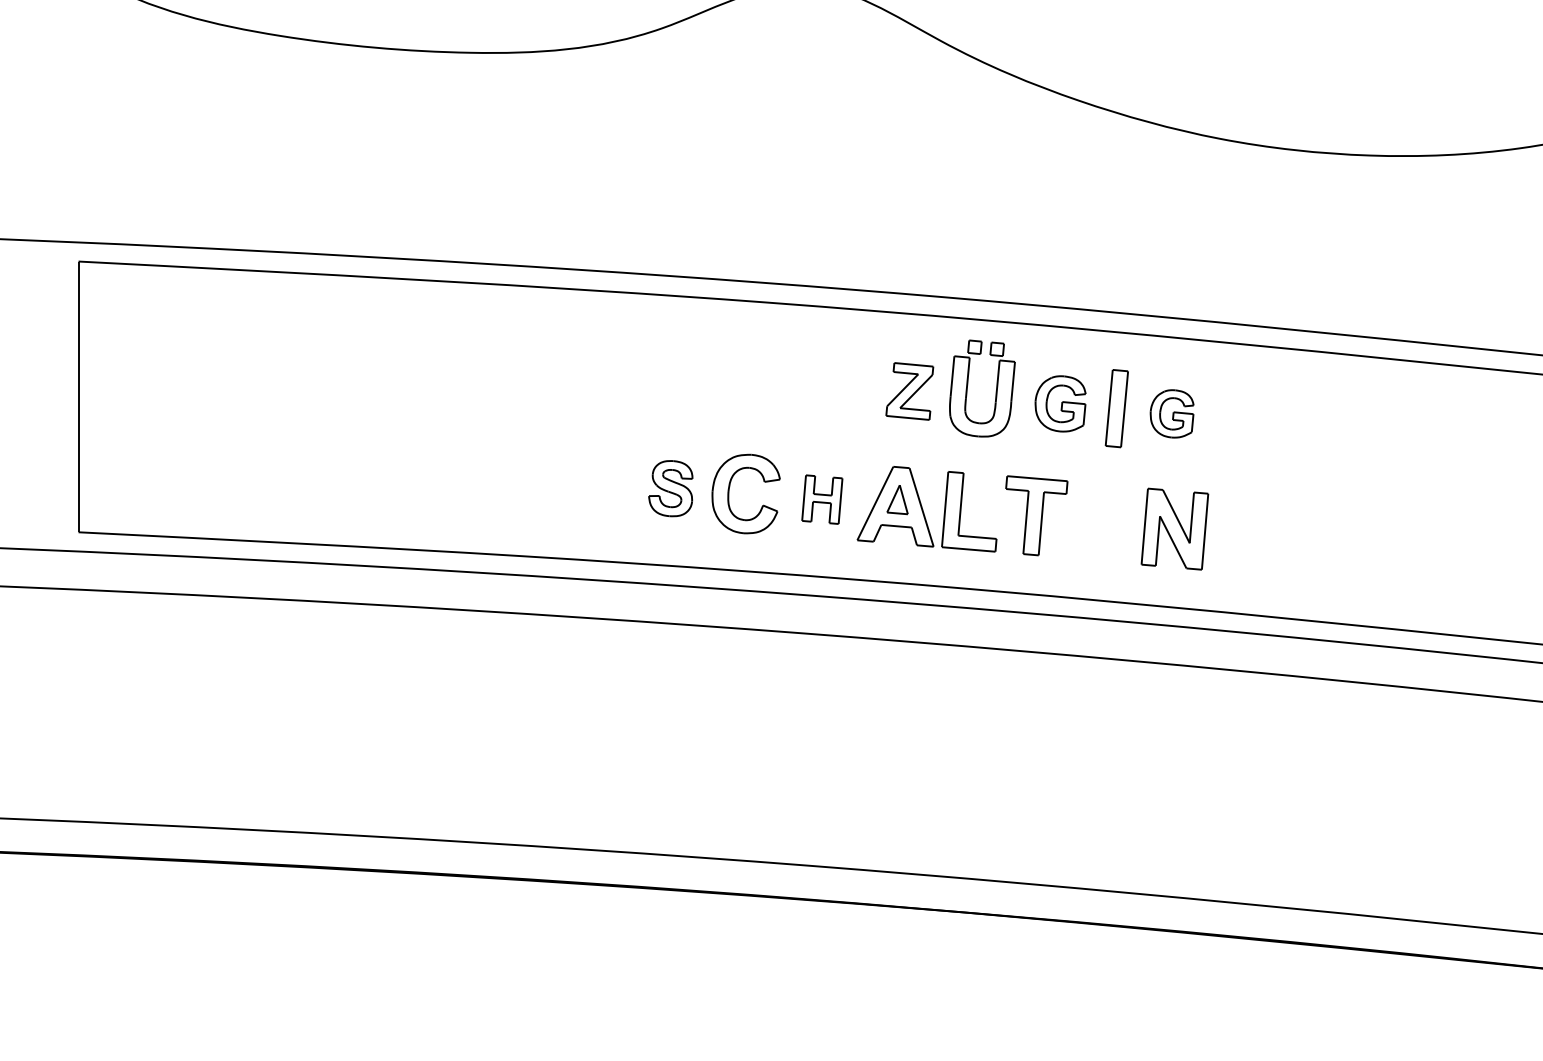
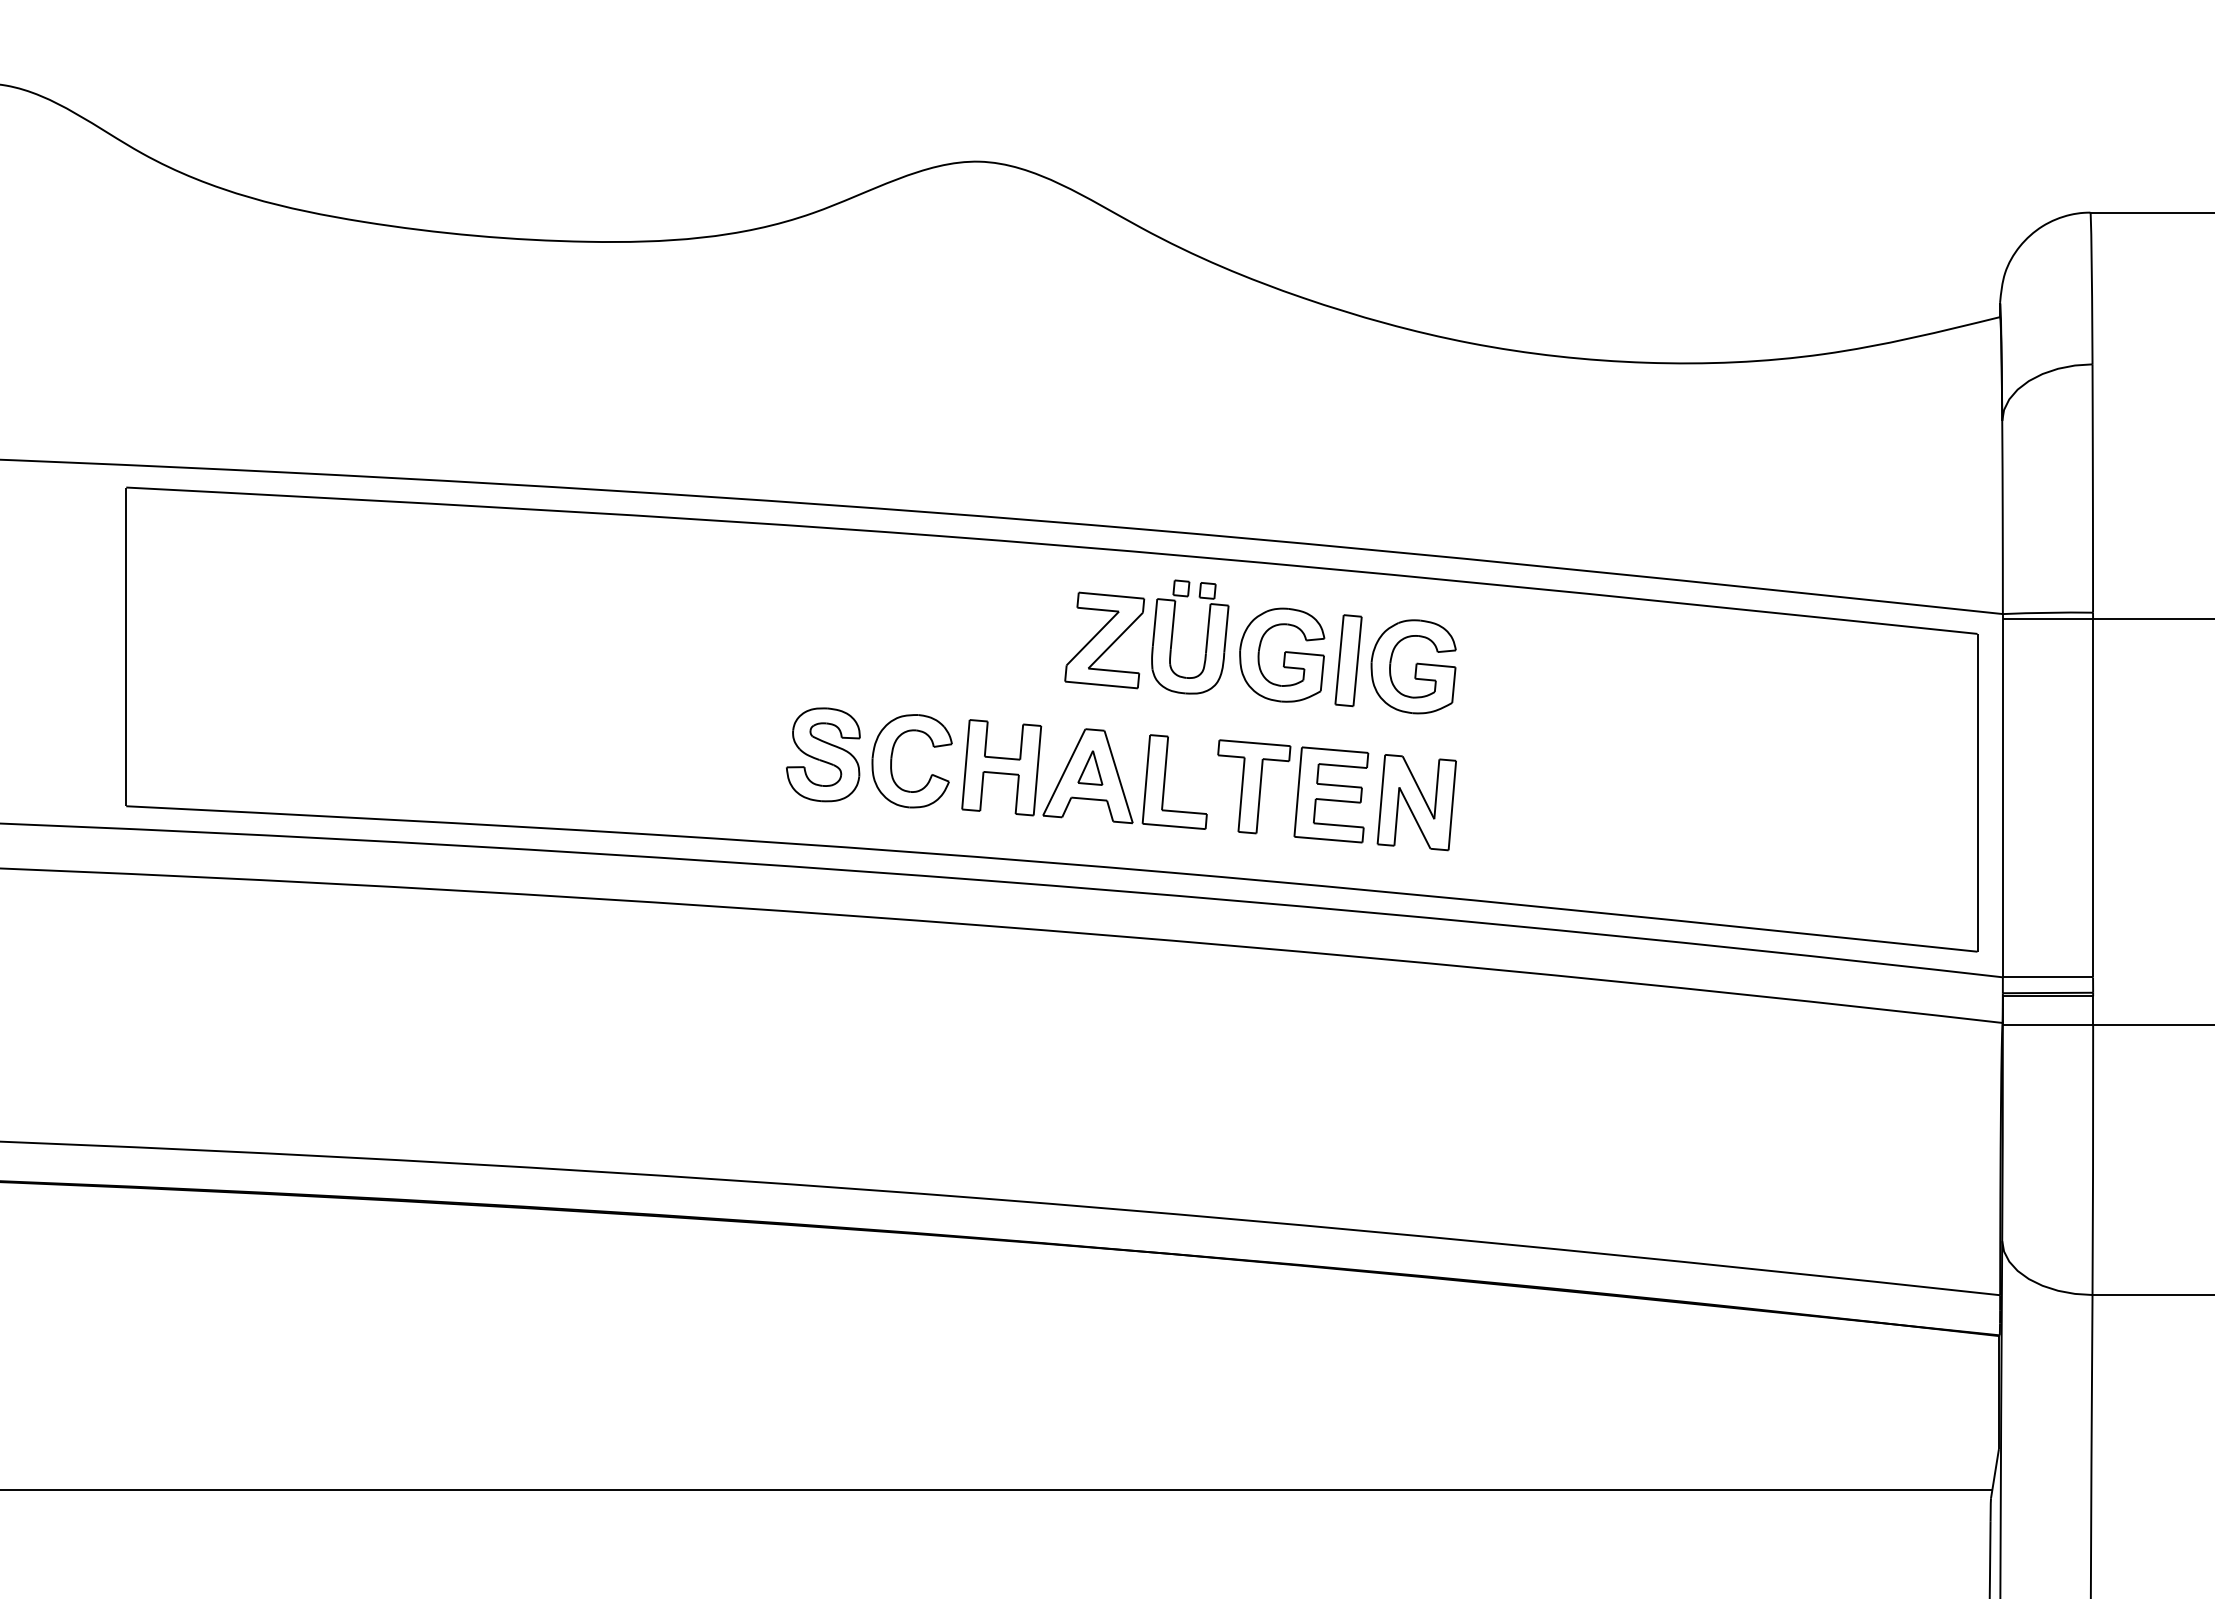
part: (909, 391) -> (1104, 640), size x1.43
part: (1060, 403) -> (1282, 654), size x1.43
part: (1172, 413) -> (1413, 666), size x1.67
part: (670, 488) -> (823, 754), size x1.43
part: (822, 499) -> (1001, 767), size x1.67
part: (1102, 522) -> (1331, 794), added

